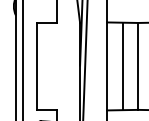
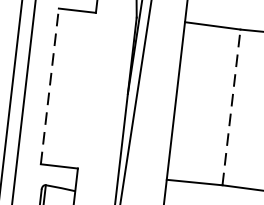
line: (36, 65) -> (49, 84), solid -> dashed
line: (138, 65) -> (232, 105), solid -> dashed
line: (123, 66) -> (205, 104), removed

